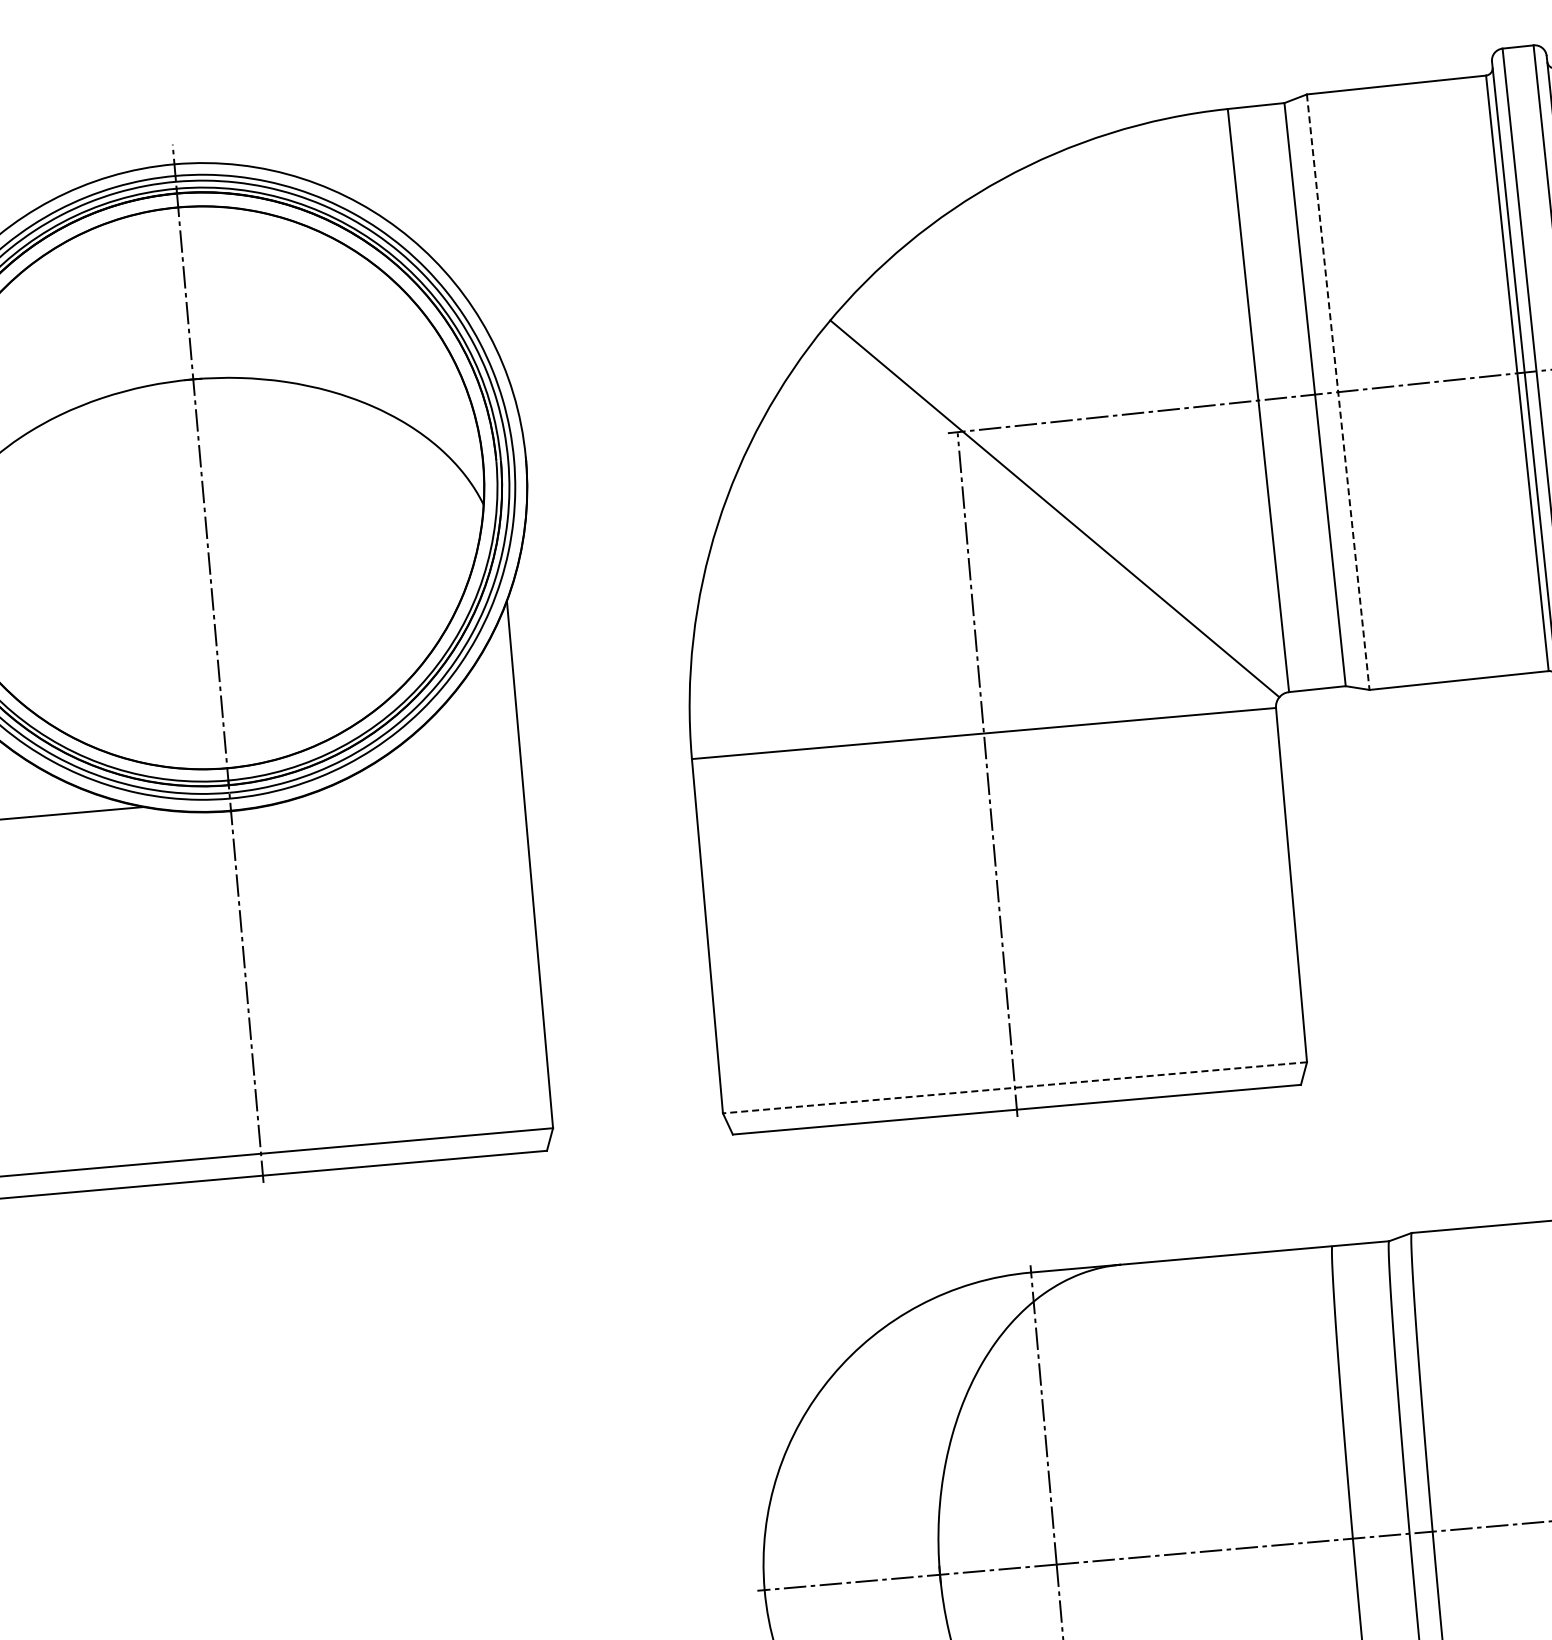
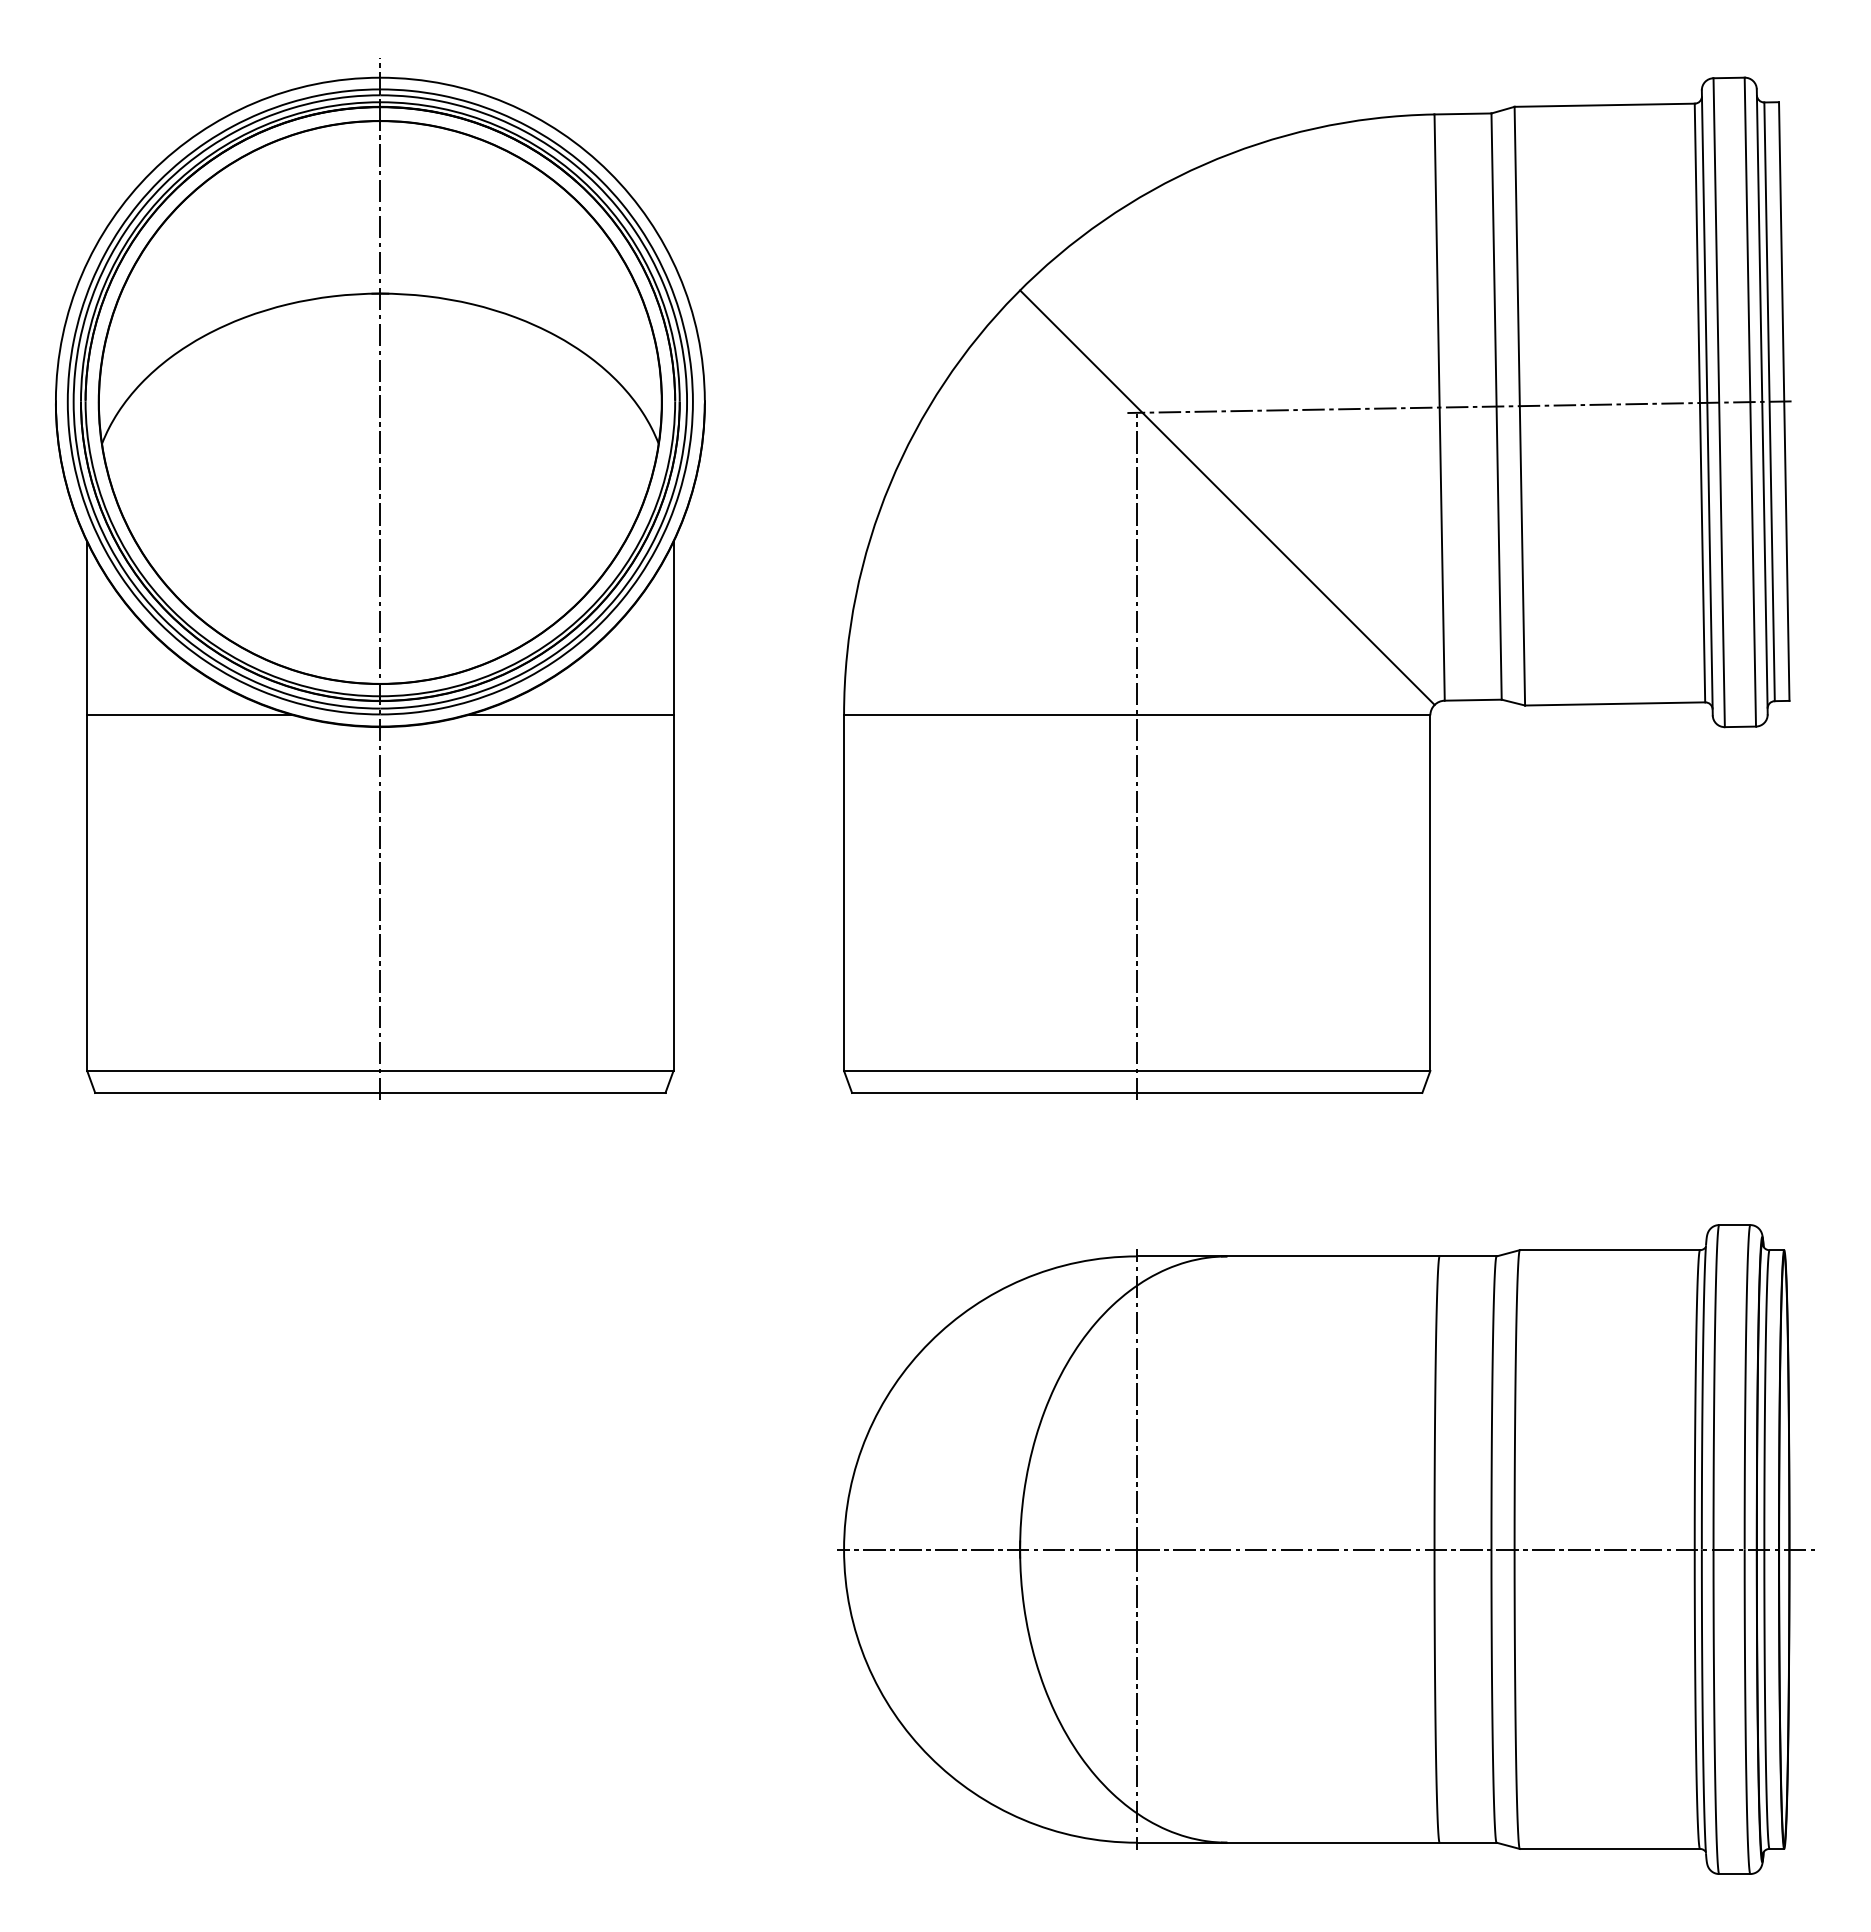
line: (1337, 392) -> (1519, 406), dashed -> solid
line: (418, 783) -> (569, 715), added
line: (1014, 1087) -> (1136, 1070), dashed -> solid

